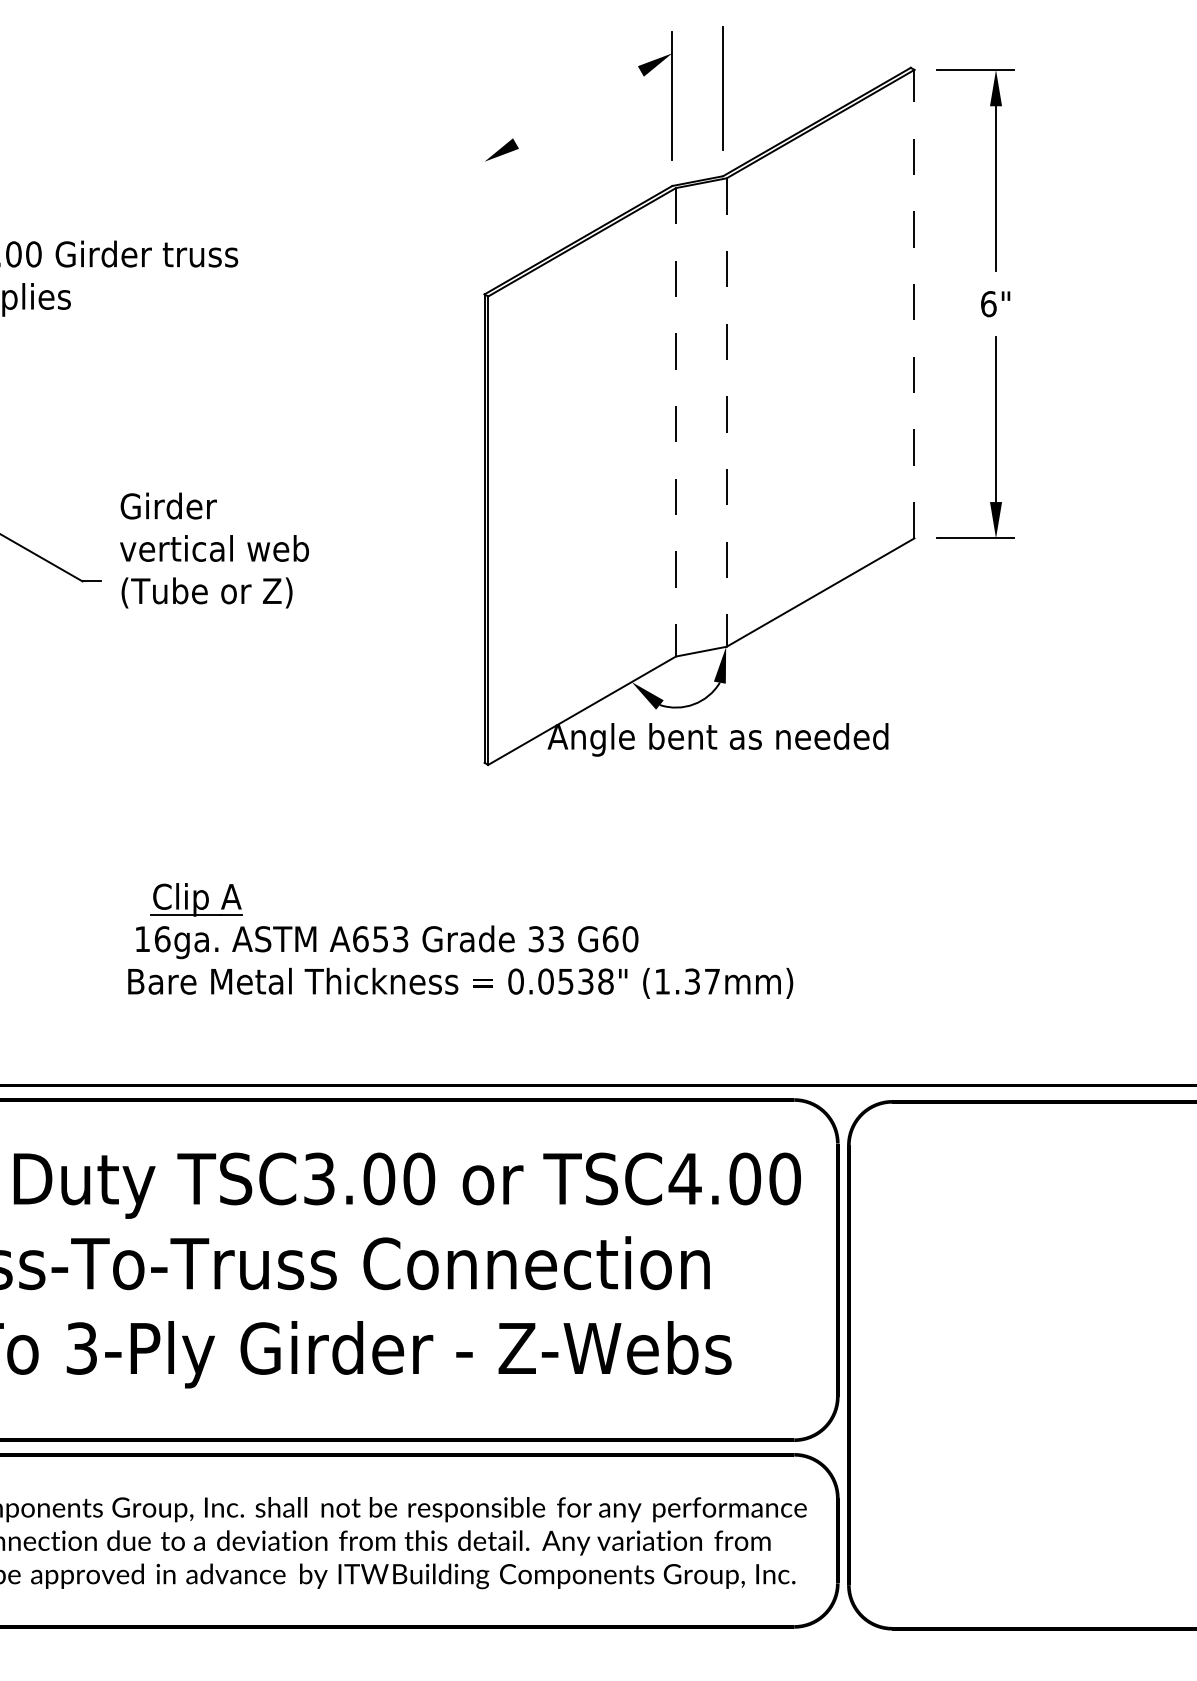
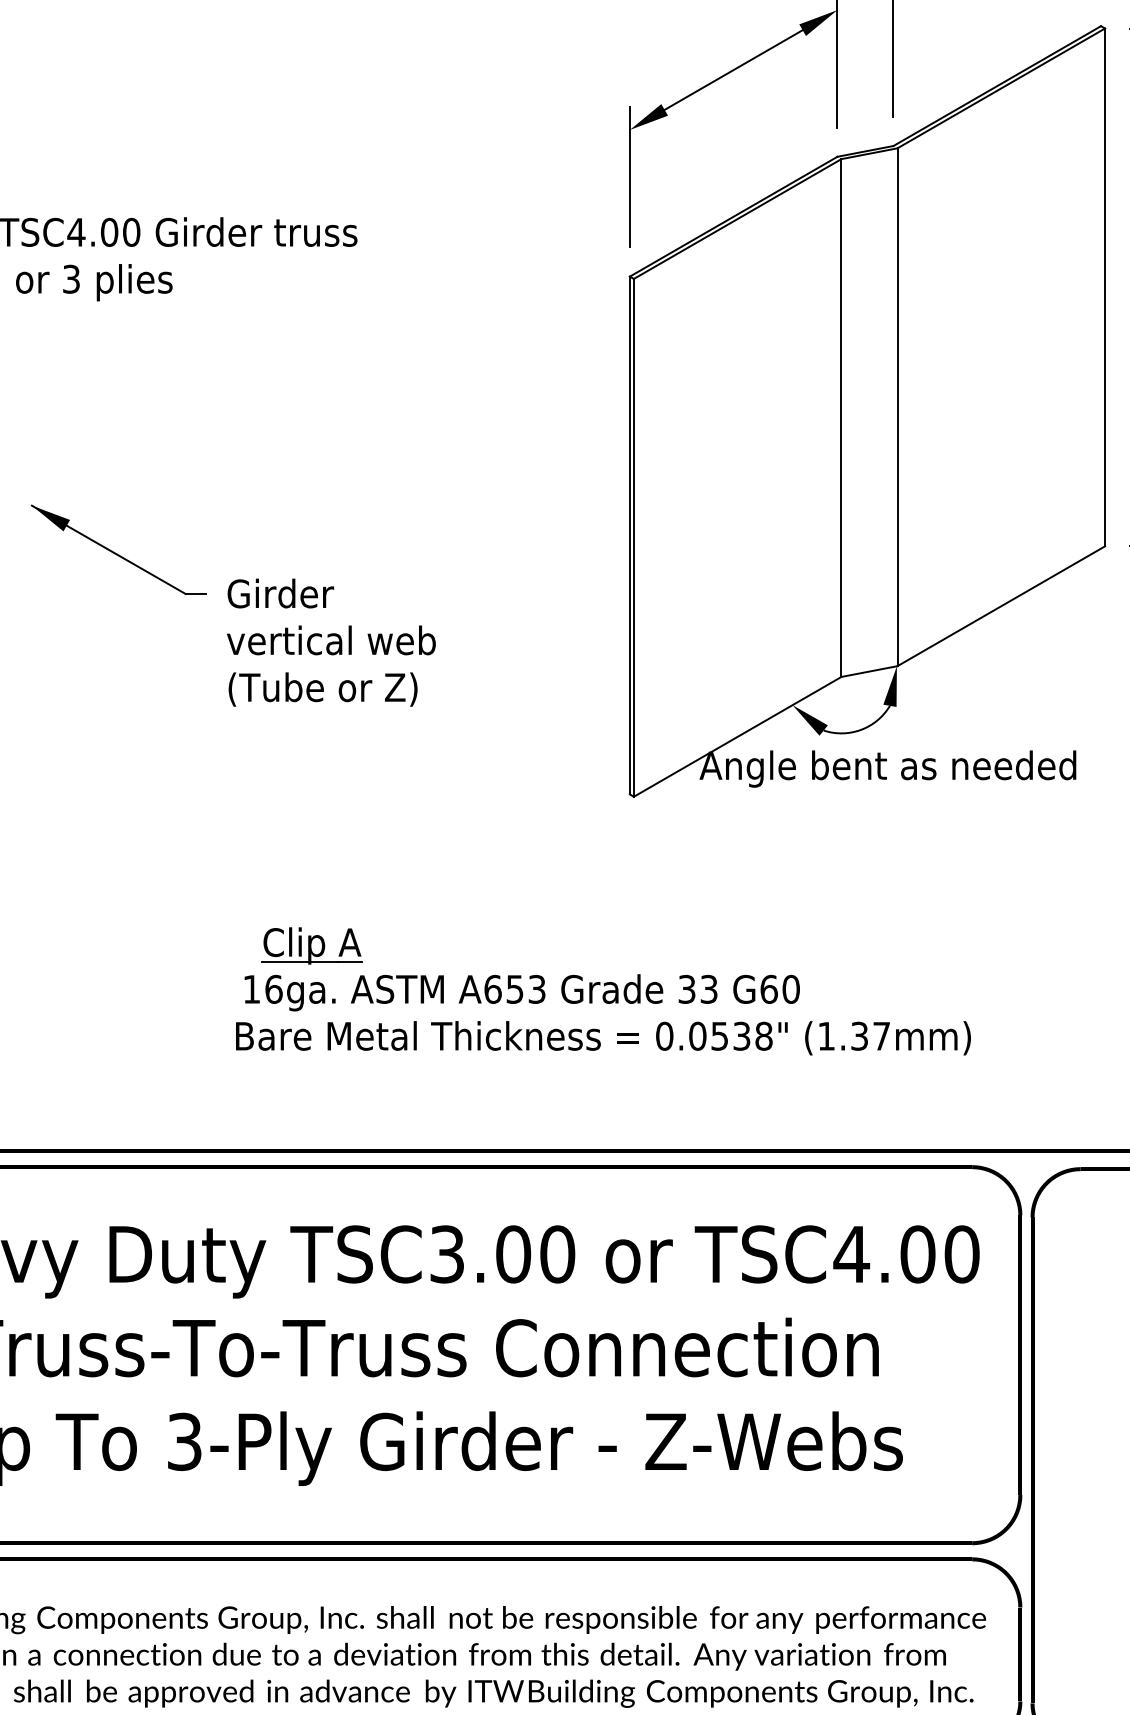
line: (578, 107) -> (733, 70), added
line: (484, 203) -> (629, 176), added
line: (914, 303) -> (1105, 286), dashed -> solid
line: (726, 413) -> (897, 408), dashed -> solid
line: (675, 422) -> (840, 418), dashed -> solid
text: (214, 550) -> (331, 642), moved

